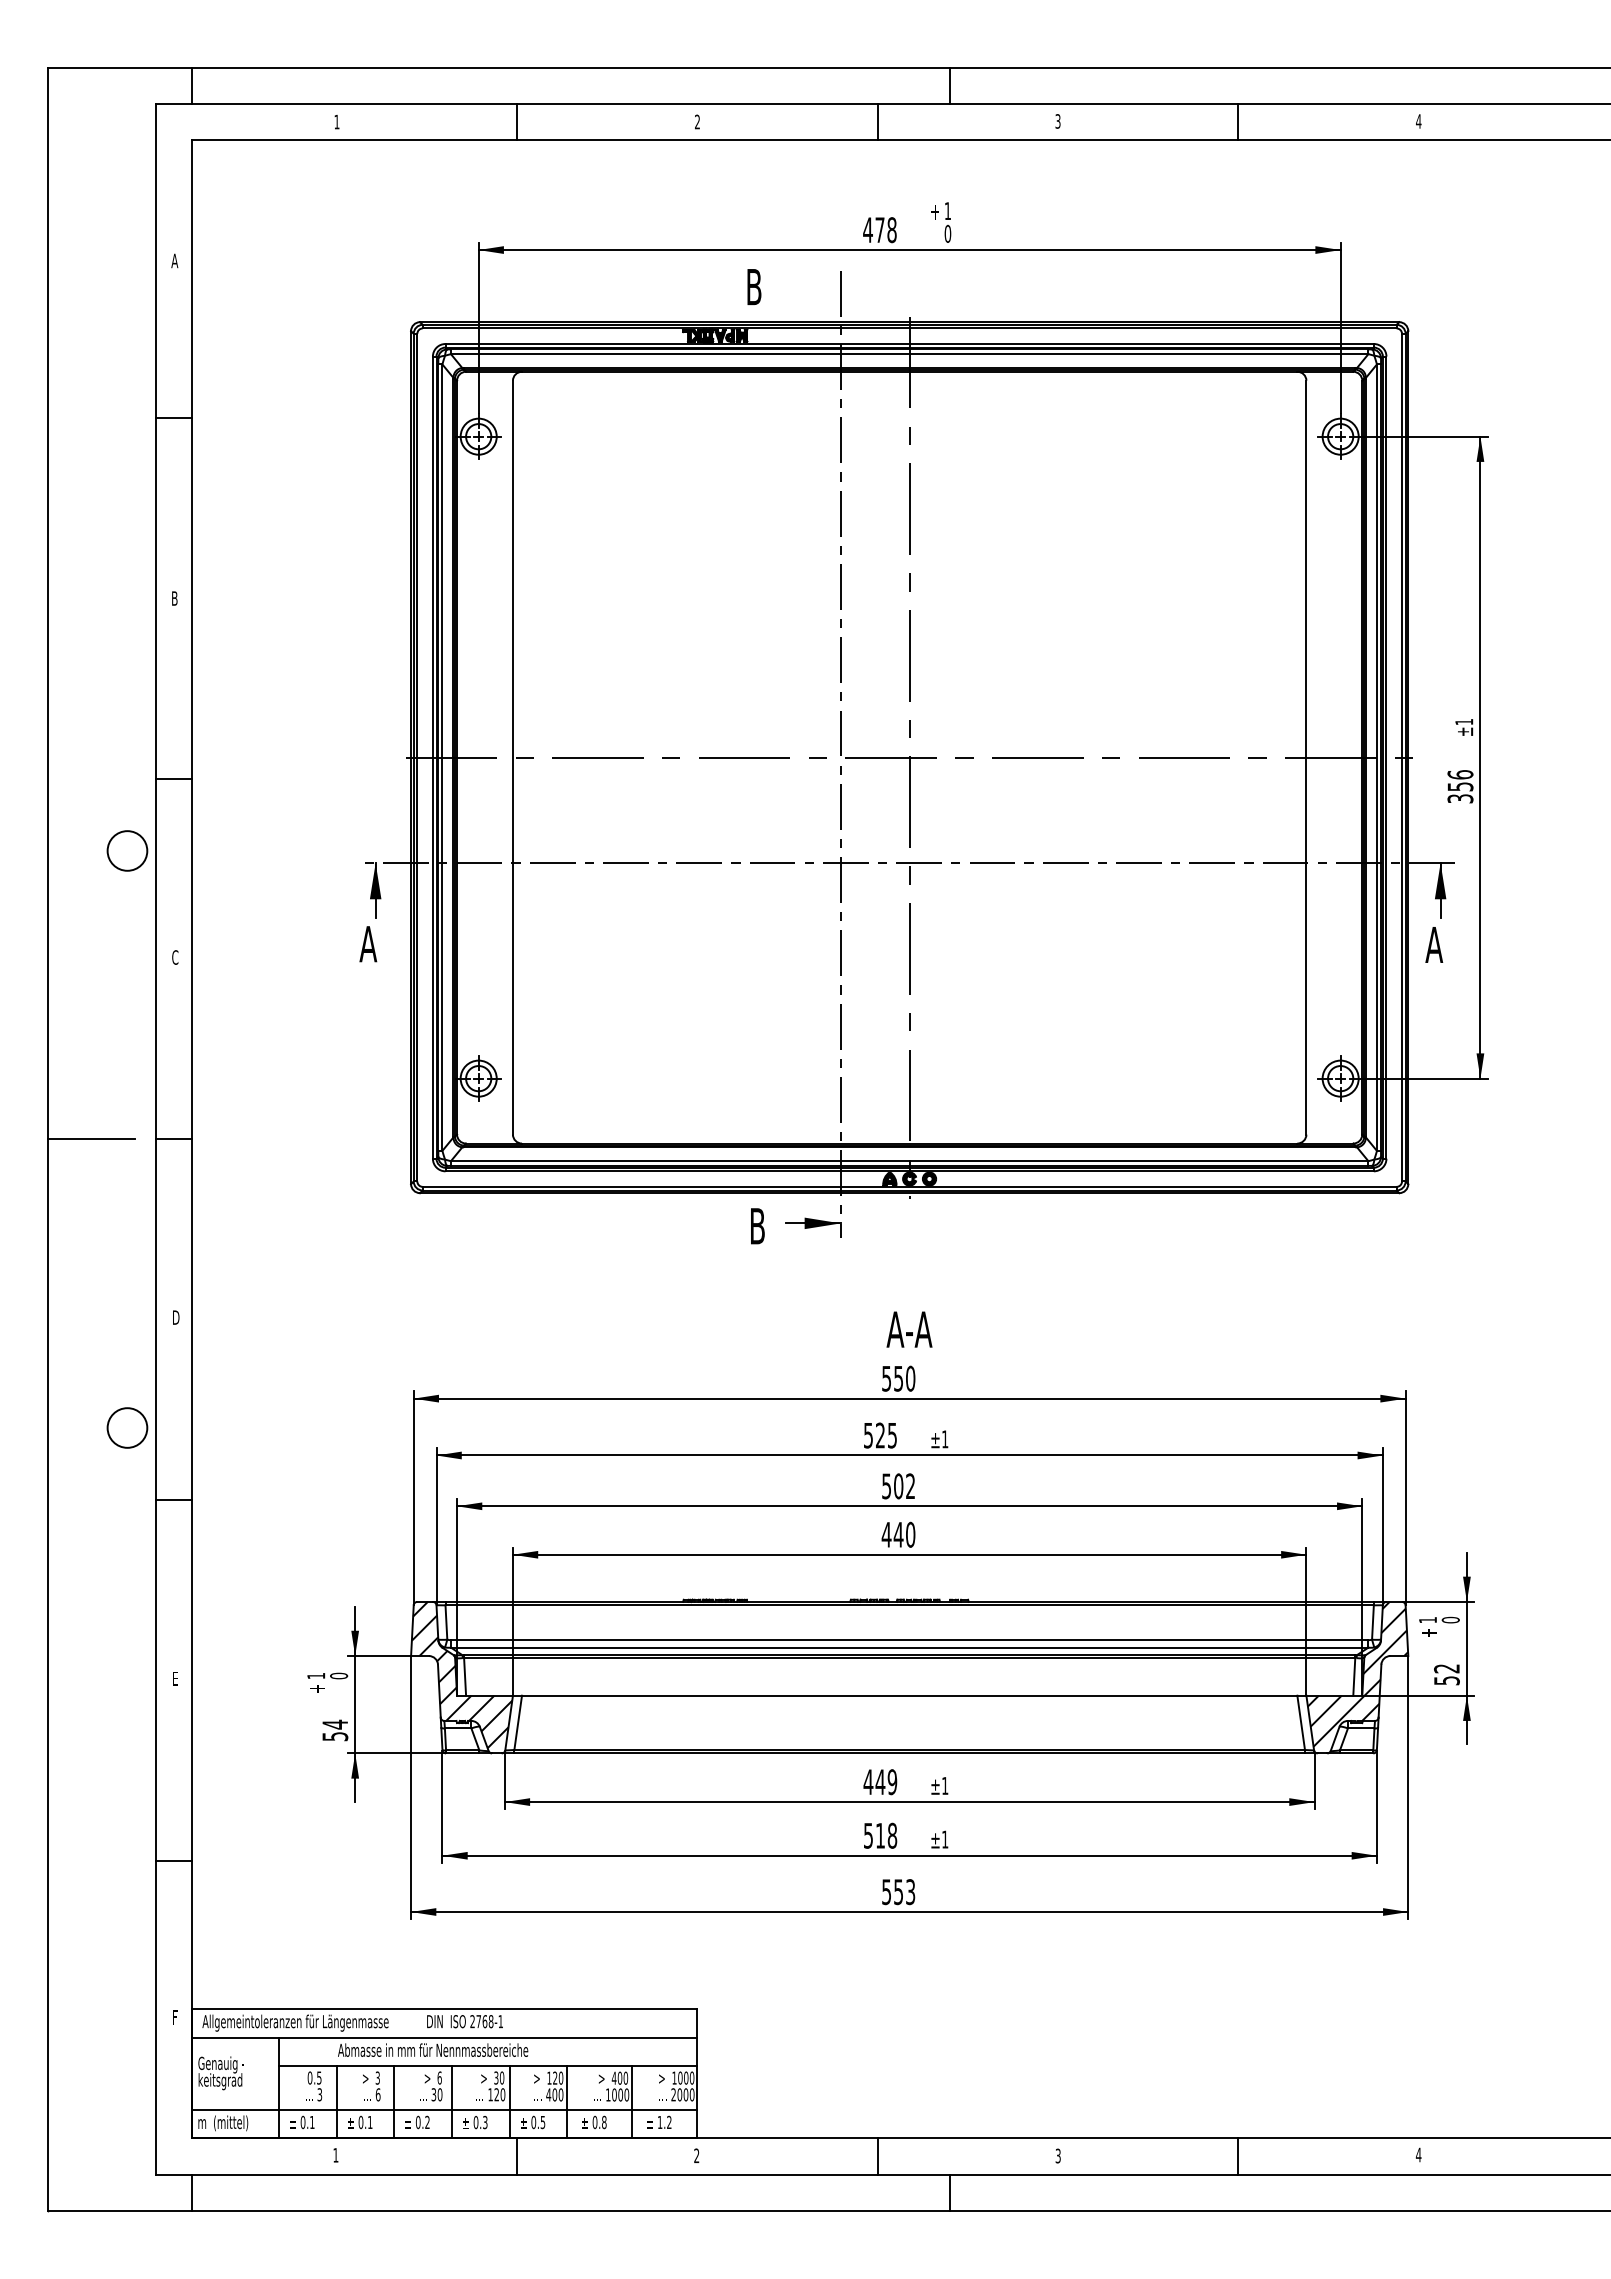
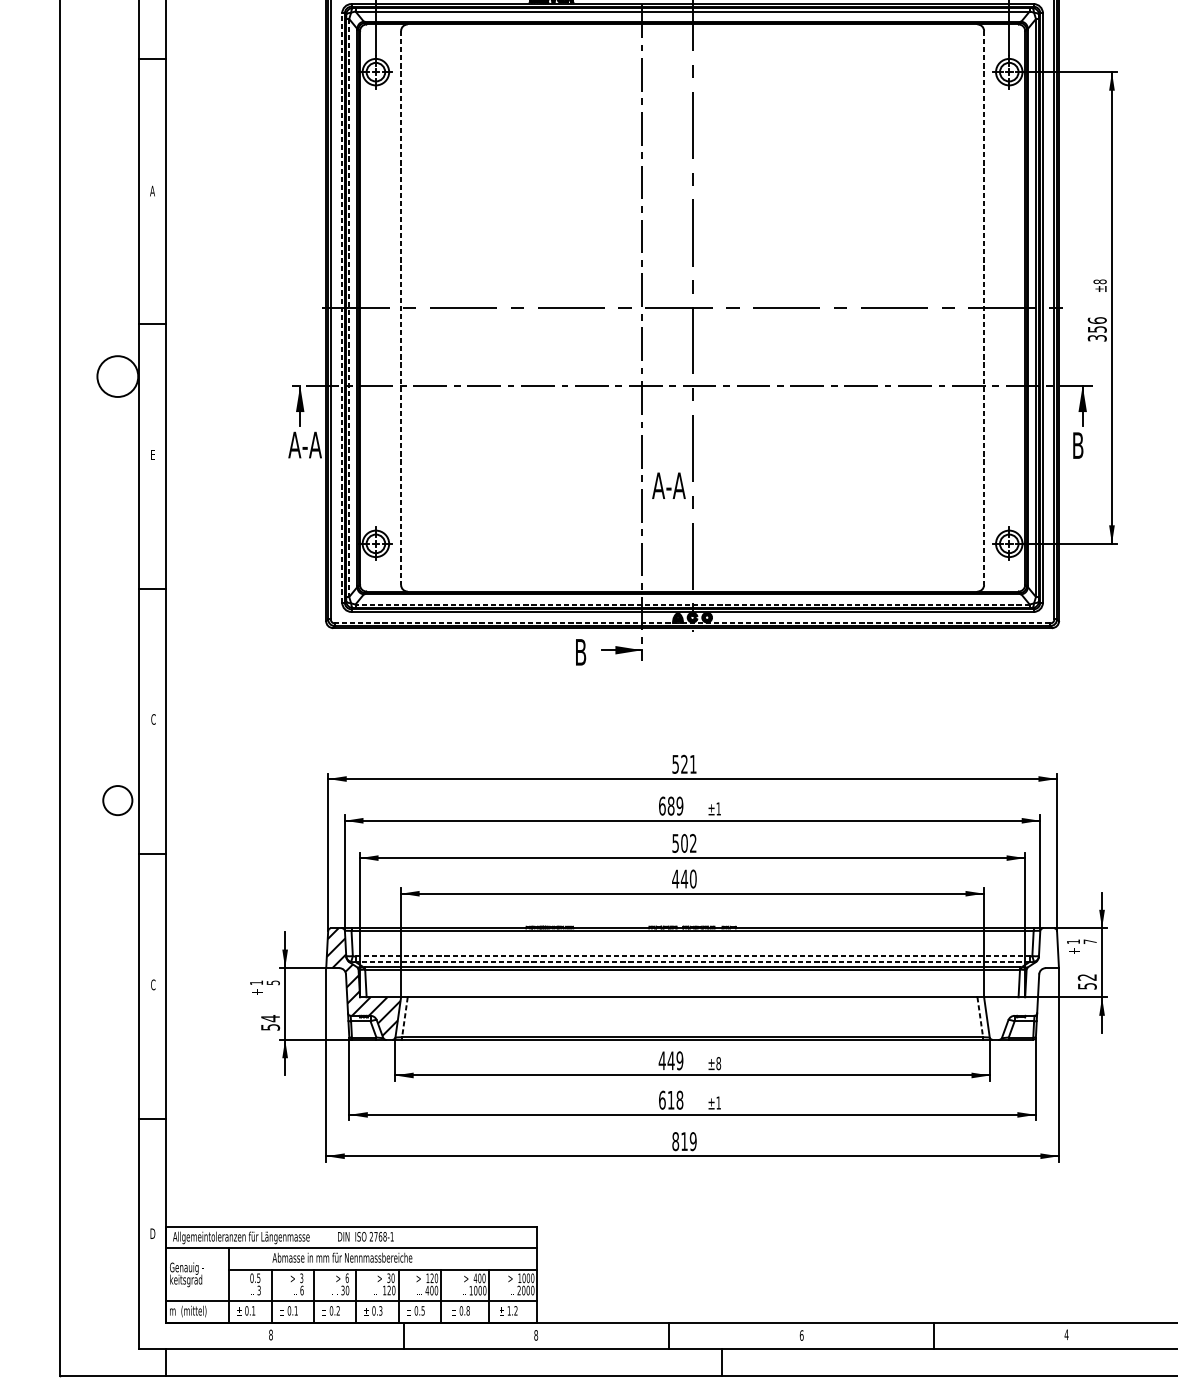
text: (174, 598) -> (152, 191), B -> A
text: (1464, 721) -> (1100, 281), ±1 -> ±8
line: (432, 757) -> (341, 307), solid -> dashed
line: (512, 757) -> (400, 307), solid -> dashed
line: (1306, 757) -> (984, 307), solid -> dashed
line: (442, 758) -> (349, 308), solid -> dashed
circle: (127, 850) -> (117, 376), size x1.4
text: (391, 944) -> (311, 445), A -> A-A
text: (1434, 944) -> (1078, 445), A -> B
text: (175, 957) -> (153, 454), C -> E
line: (91, 1139) -> (91, 588), removed
line: (909, 1161) -> (692, 604), solid -> dashed
line: (909, 1186) -> (692, 623), solid -> dashed
text: (176, 1317) -> (153, 719), D -> C
text: (909, 1329) -> (668, 485), moved
text: (904, 1378) -> (688, 764), 550 -> 521
text: (880, 1435) -> (671, 806), 525 -> 689
text: (1450, 1619) -> (1089, 941), 0 -> 7
line: (909, 1640) -> (692, 956), solid -> dashed
line: (909, 1647) -> (692, 961), solid -> dashed
hatch: (1357, 1673) -> (1021, 980), removed
text: (339, 1675) -> (273, 982), 0 -> 5
text: (175, 1678) -> (153, 984), E -> C
line: (518, 1723) -> (405, 1017), solid -> dashed
line: (1301, 1723) -> (980, 1017), solid -> dashed
text: (945, 1785) -> (718, 1063), ±1 -> ±8
text: (868, 1835) -> (662, 1100), 518 -> 618
text: (898, 1892) -> (684, 1141), 553 -> 819
text: (175, 2017) -> (153, 1233), F -> D
text: (335, 2155) -> (270, 1335), 1 -> 8
text: (696, 2155) -> (535, 1335), 2 -> 8
text: (1057, 2155) -> (801, 1335), 3 -> 6

